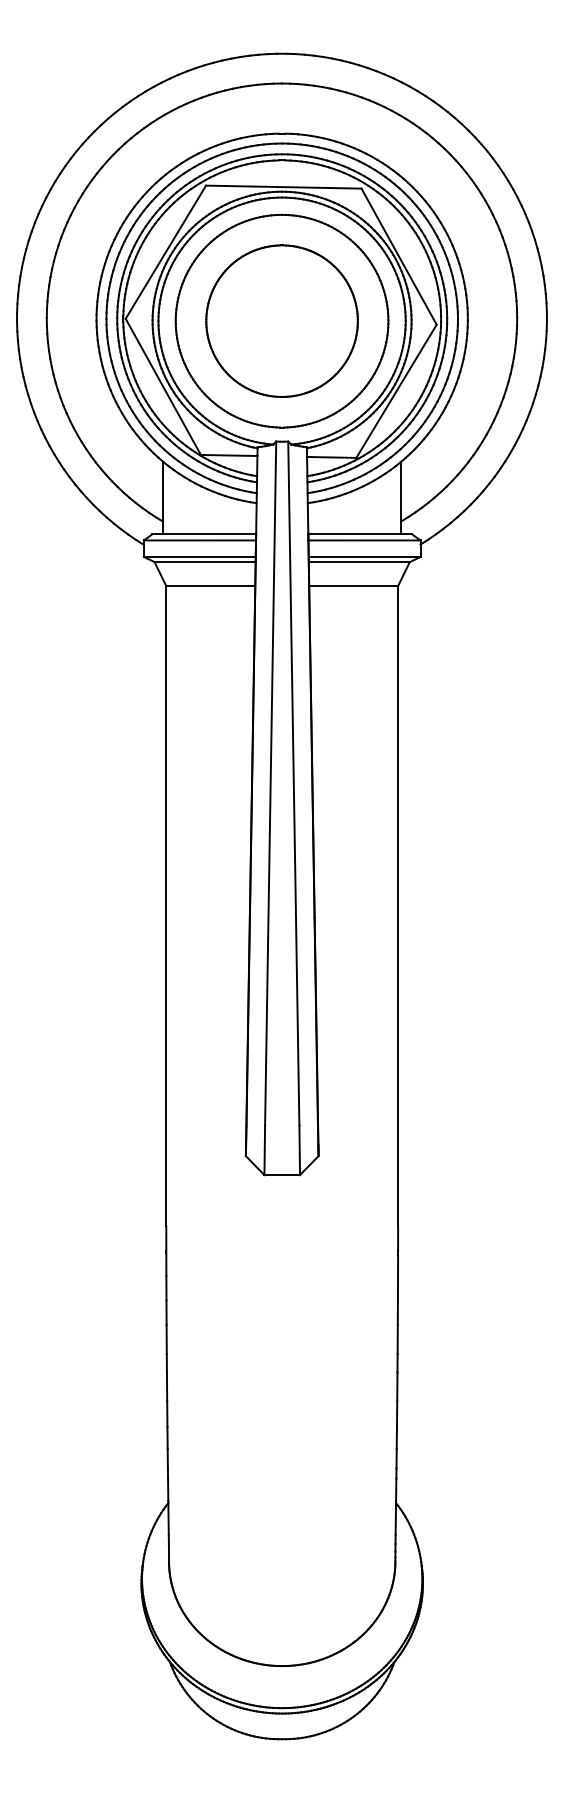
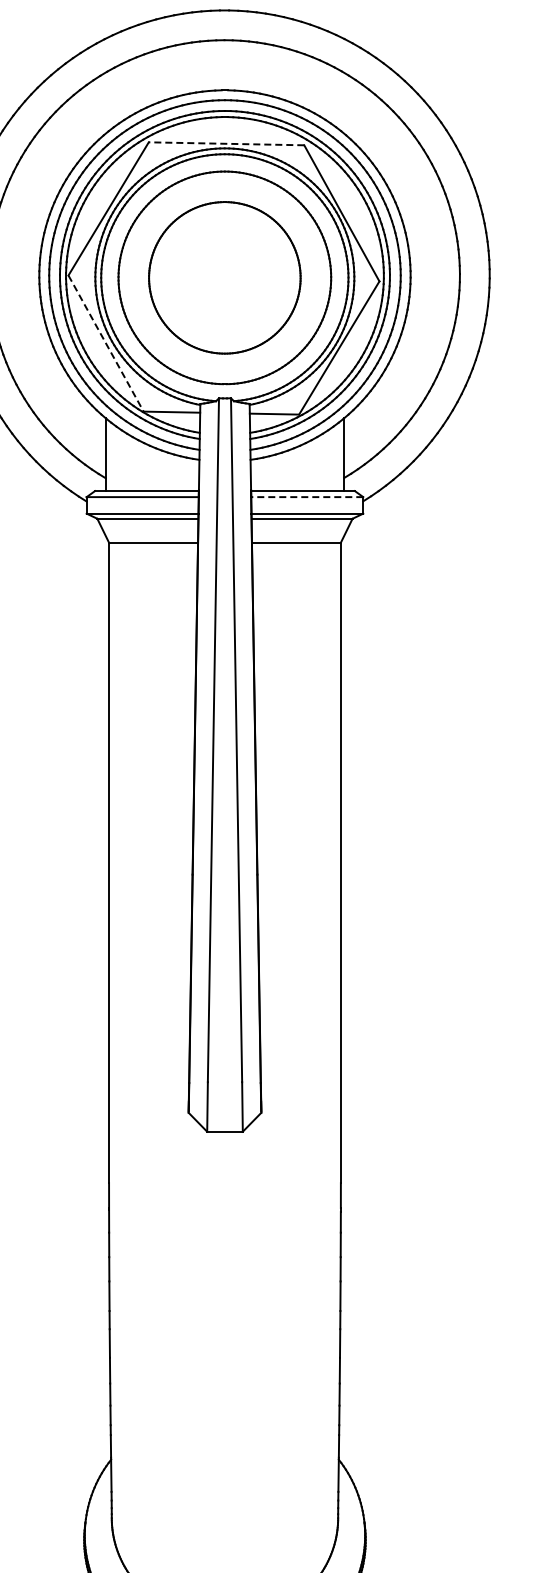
line: (283, 187) -> (226, 144), solid -> dashed
line: (163, 386) -> (106, 343), solid -> dashed
line: (363, 540) -> (306, 497), solid -> dashed

